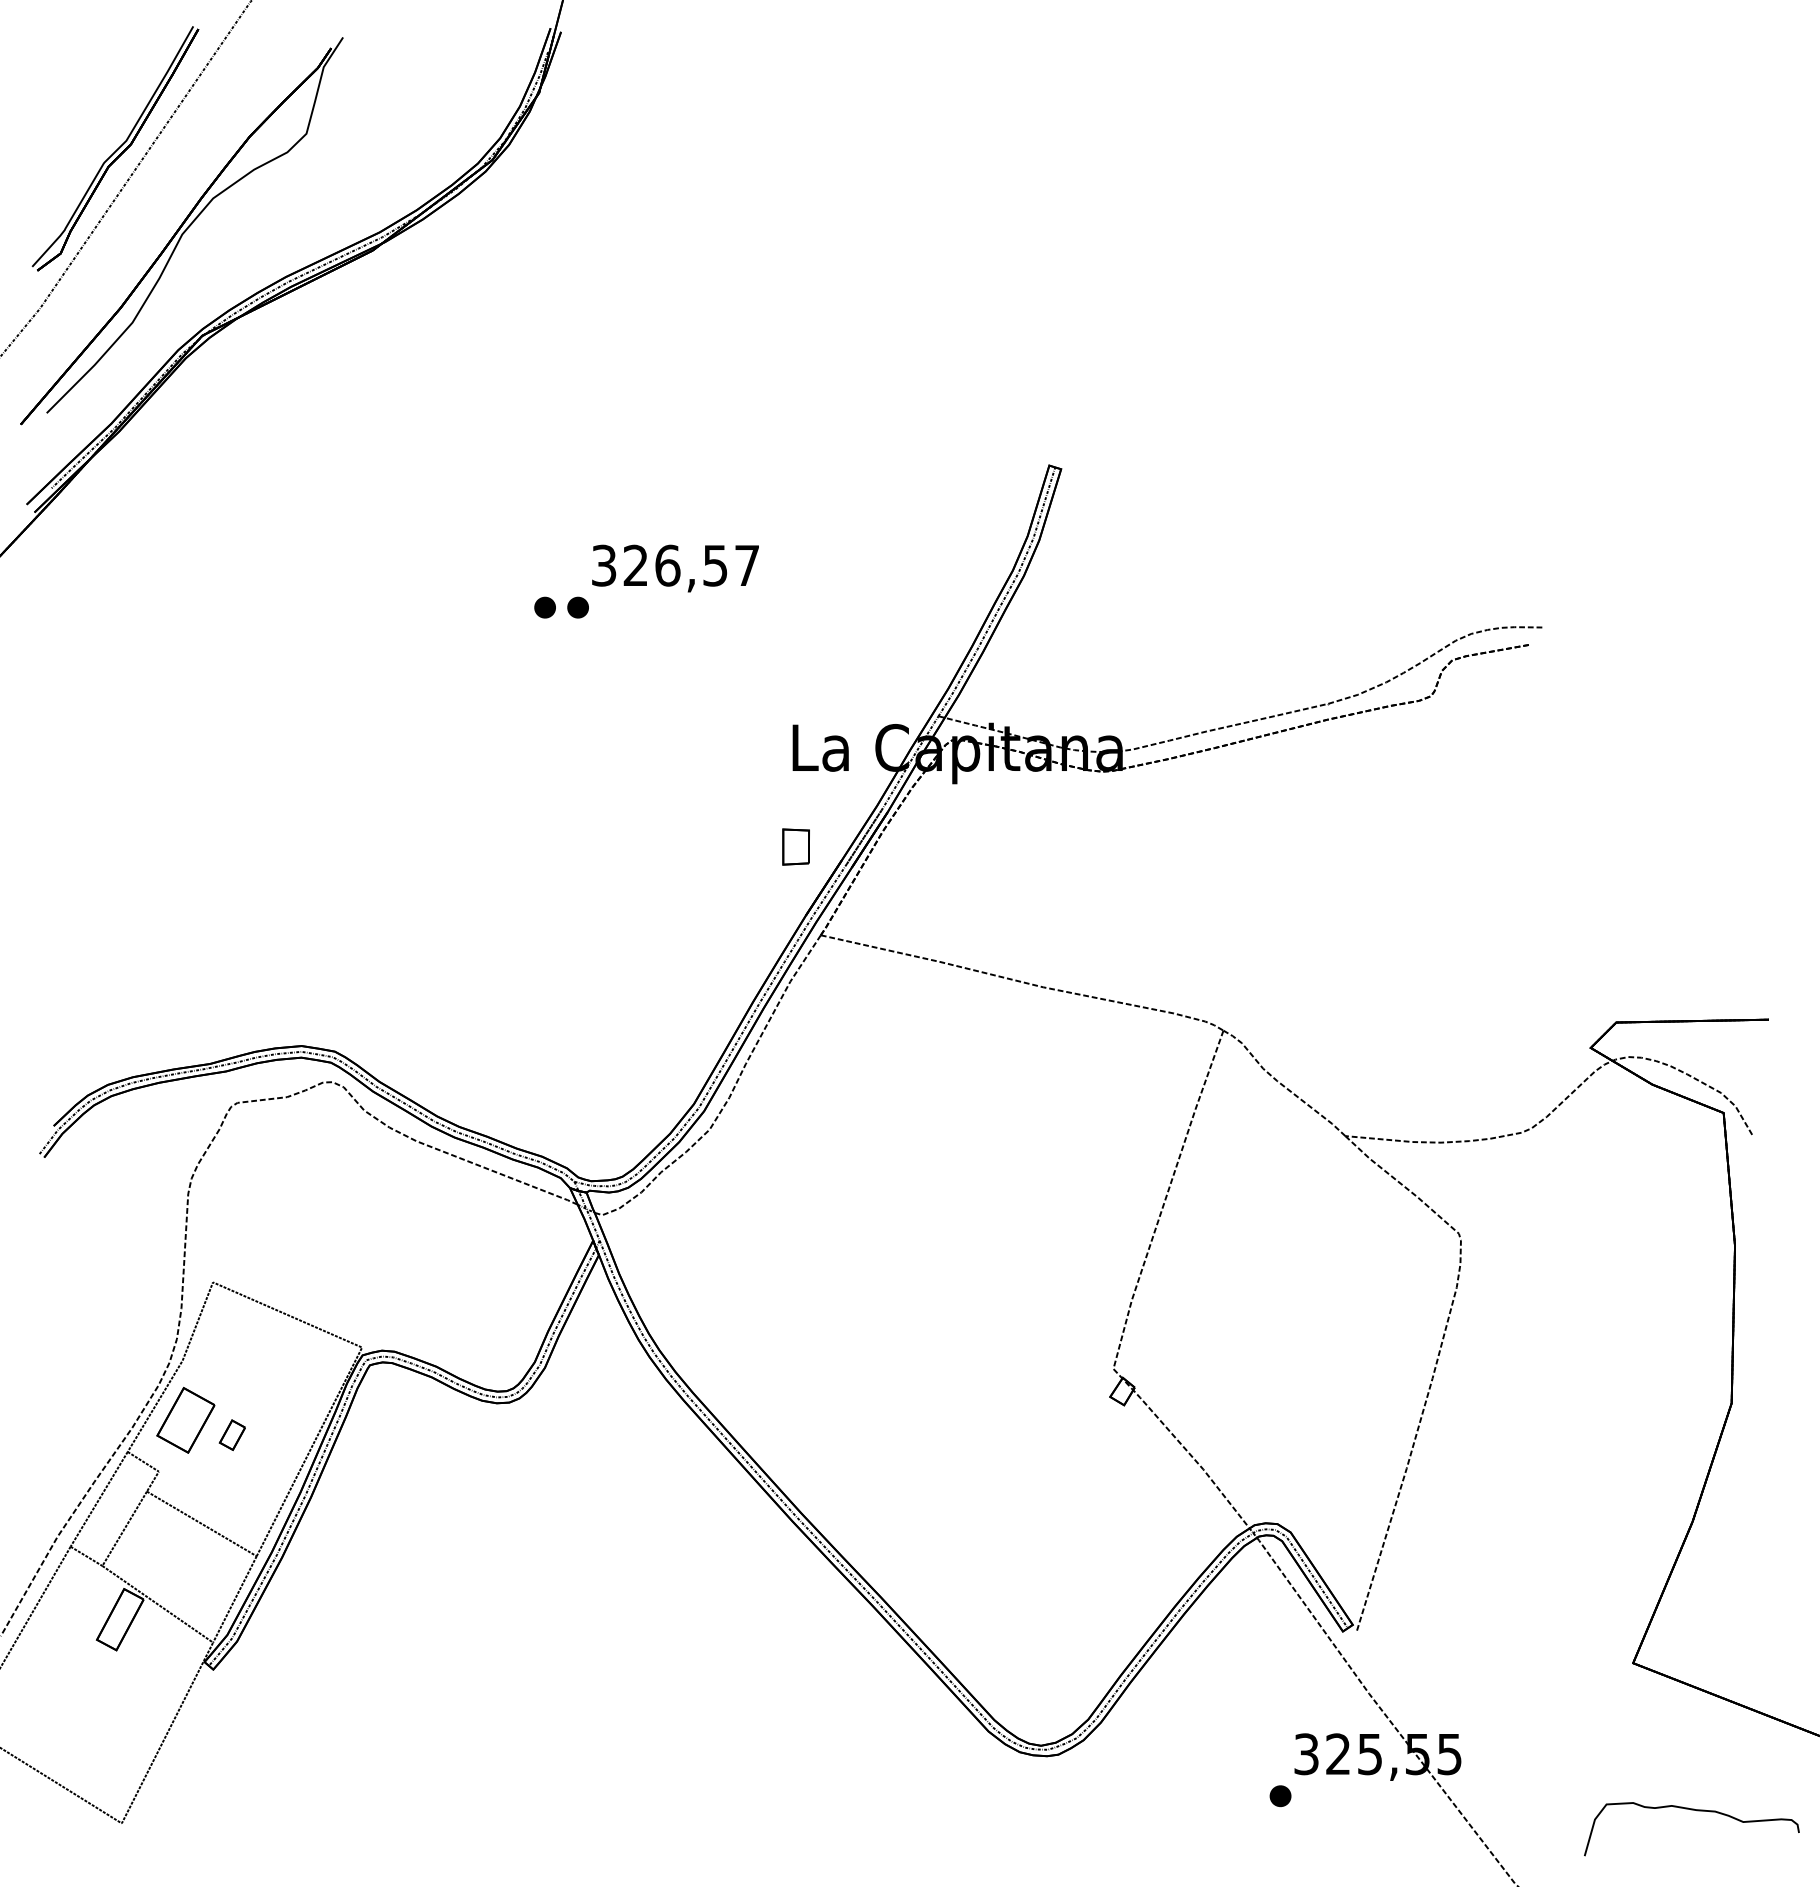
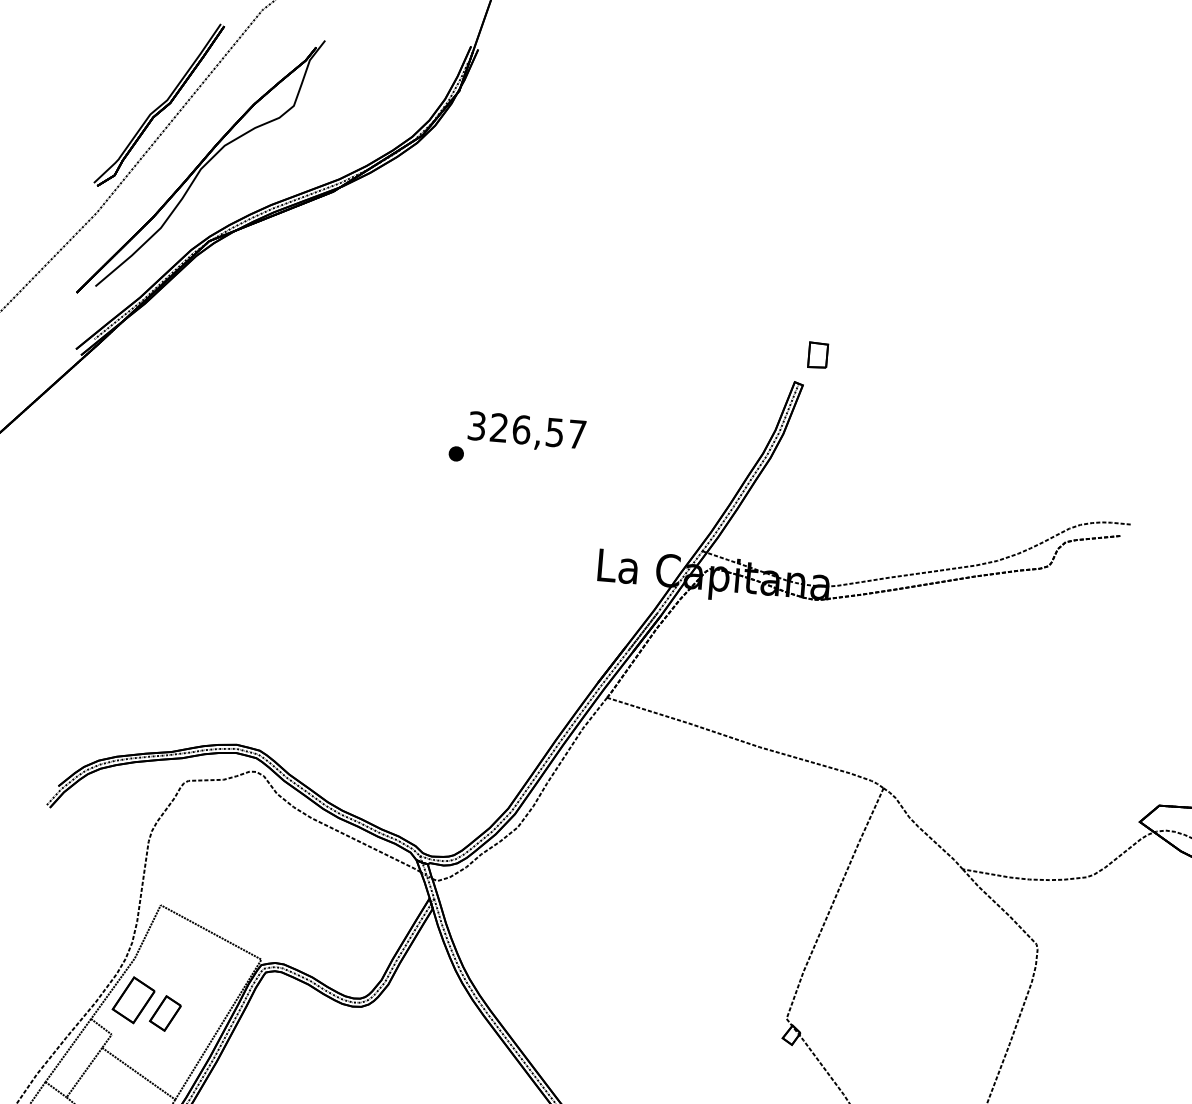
part: (544, 607) -> (432, 451), removed
part: (795, 846) -> (817, 355), moved
part: (232, 1434) -> (165, 1012), size x1.67

